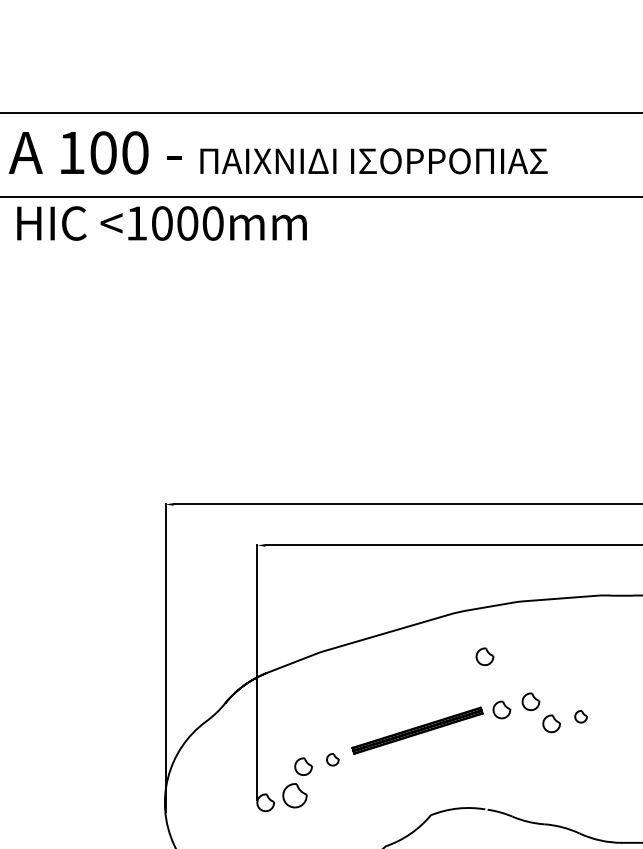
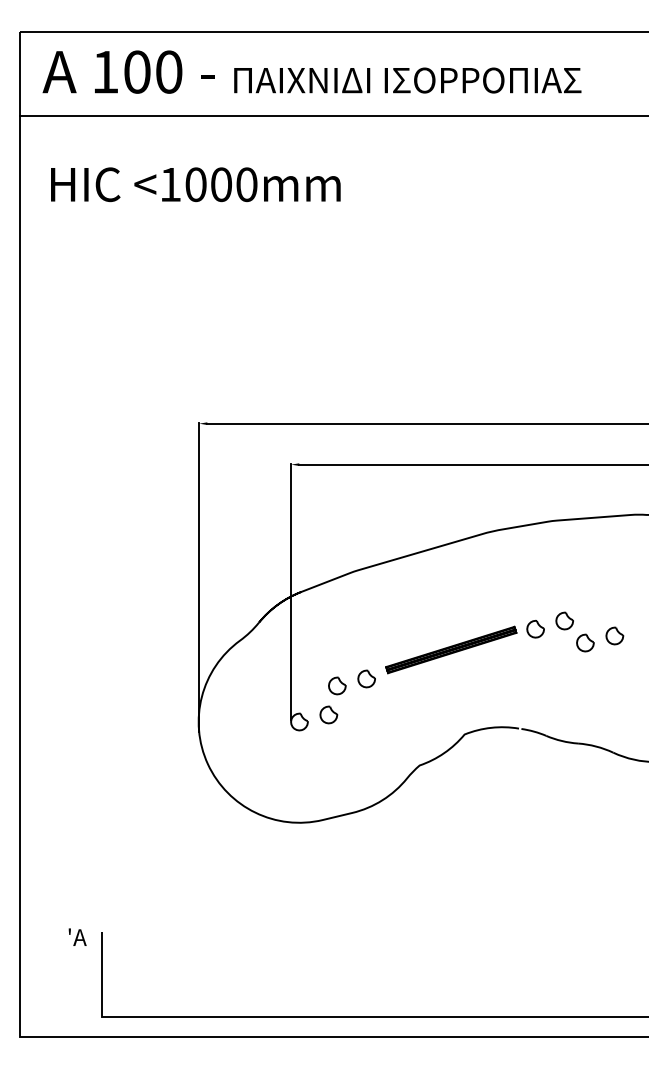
text: (161, 223) -> (195, 184), moved
part: (484, 656) -> (518, 575), removed
part: (580, 716) -> (614, 635), size x1.43
part: (332, 759) -> (366, 678), size x1.43
part: (294, 795) -> (328, 714), size x0.71

